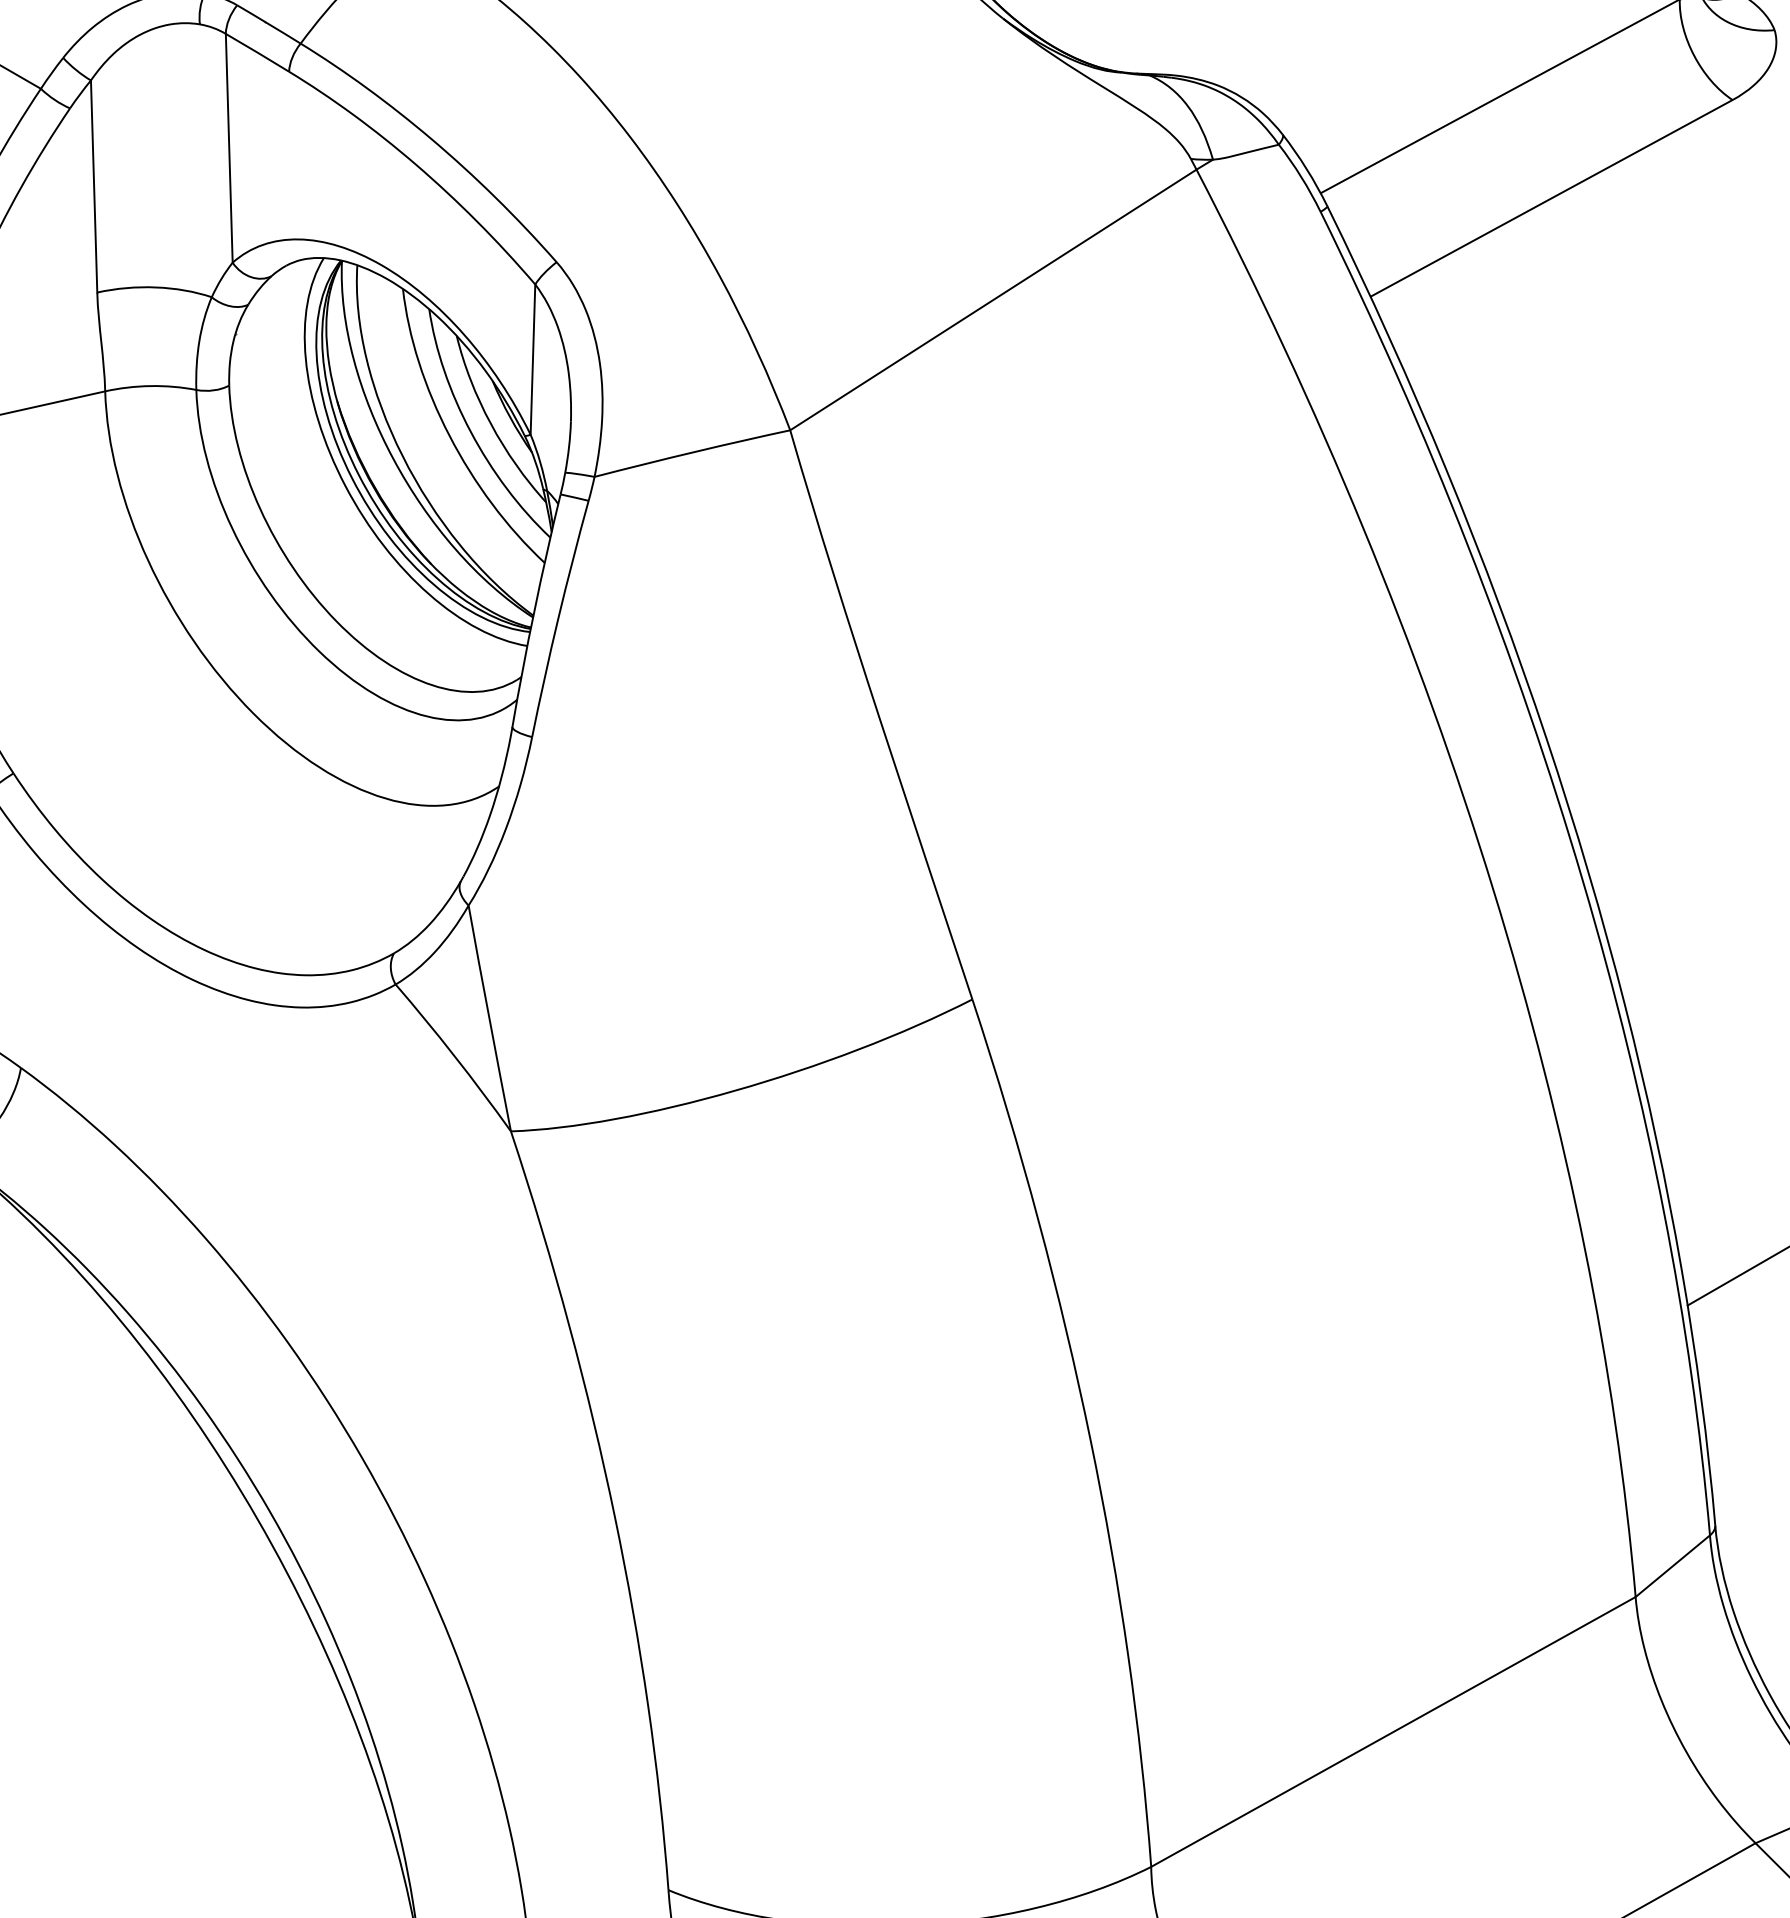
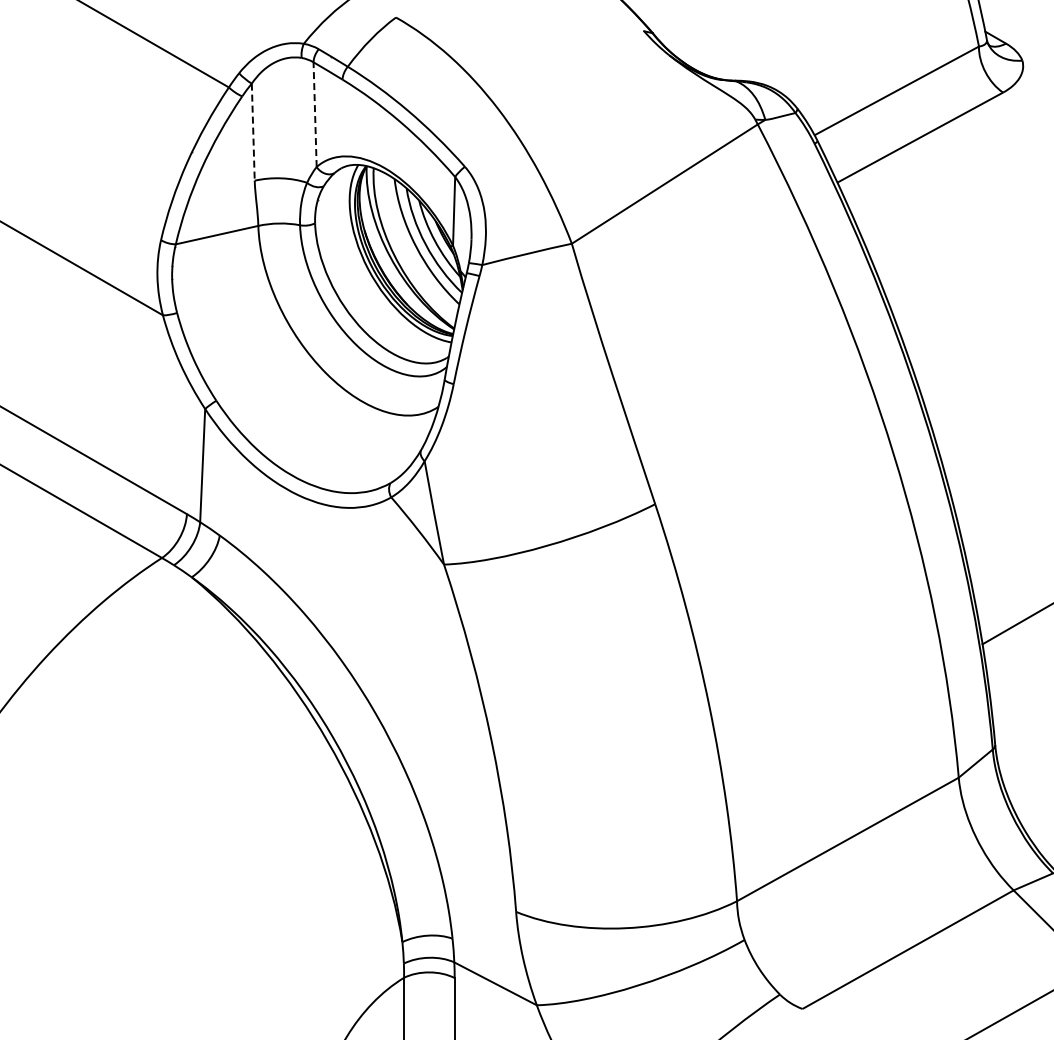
line: (230, 147) -> (315, 114), solid -> dashed
line: (94, 187) -> (253, 132), solid -> dashed

